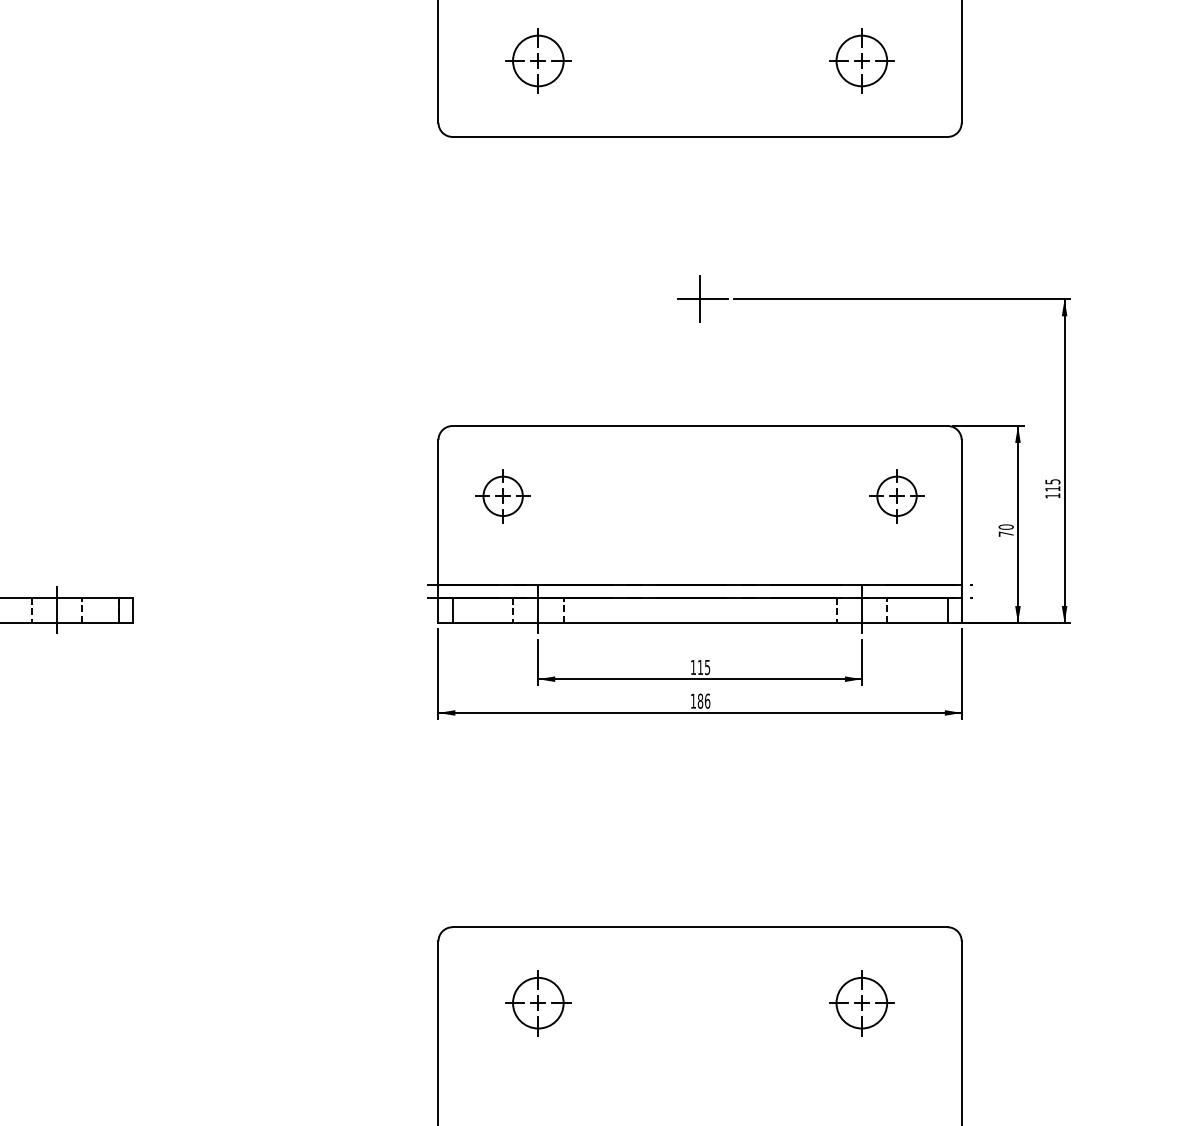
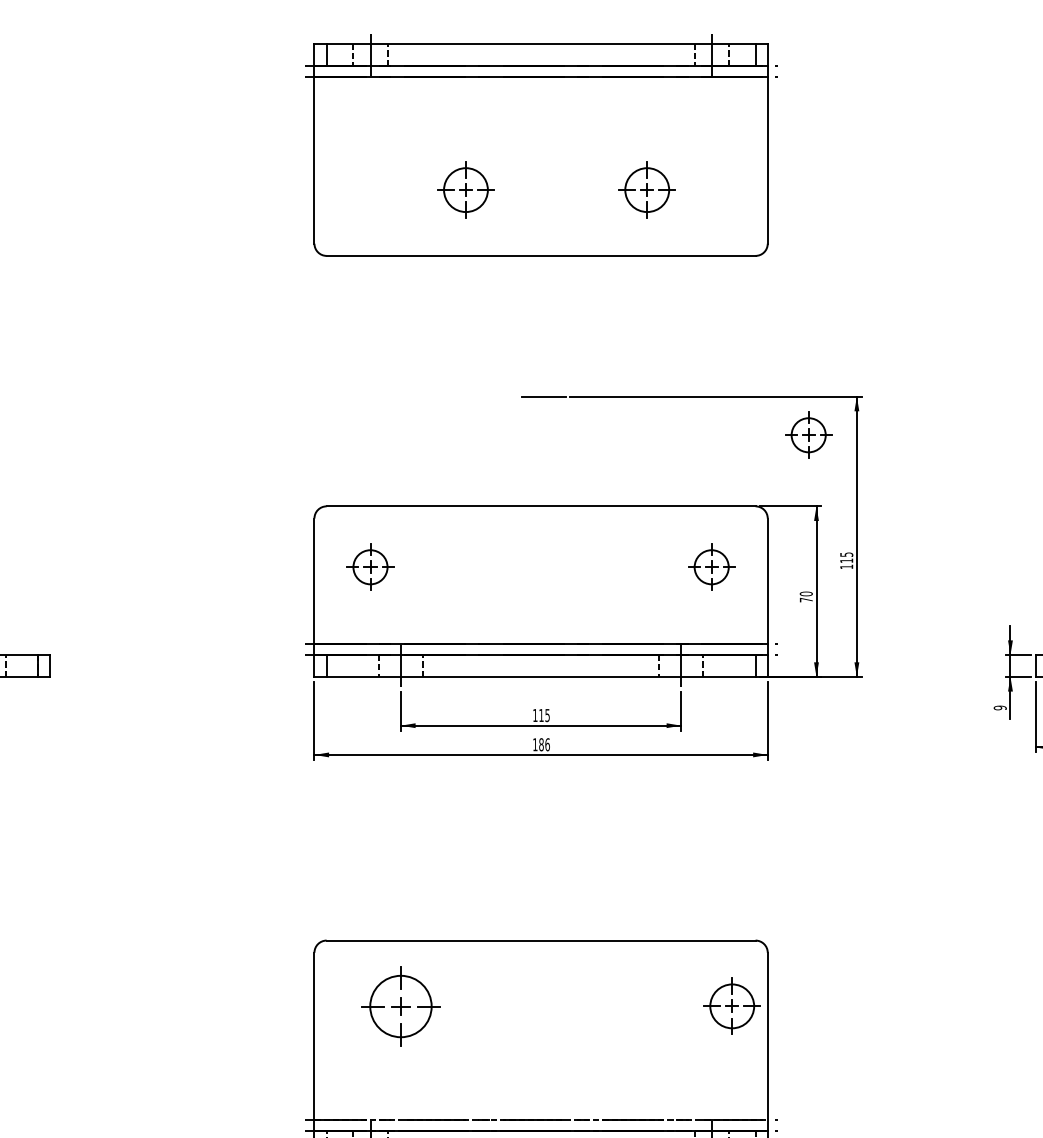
part: (537, 60) -> (465, 189), moved
part: (860, 60) -> (646, 189), moved
line: (700, 299) -> (541, 396), removed
part: (1008, 343) -> (808, 434), added
part: (537, 1002) -> (400, 1005), size x1.4
part: (860, 1002) -> (731, 1005), moved

